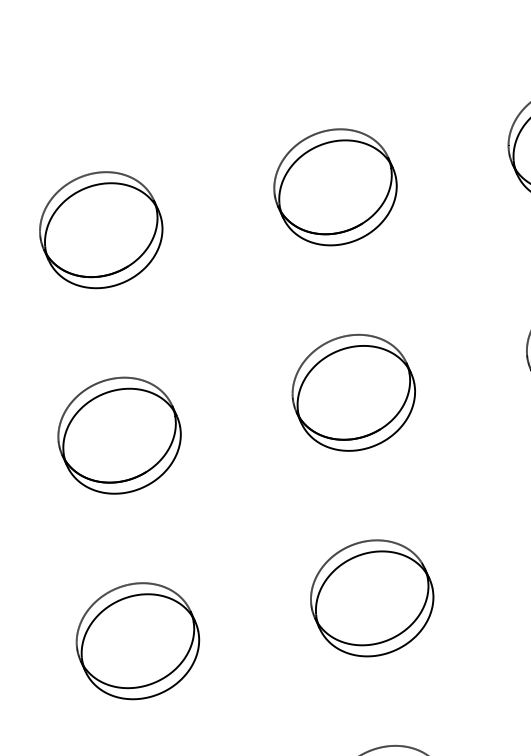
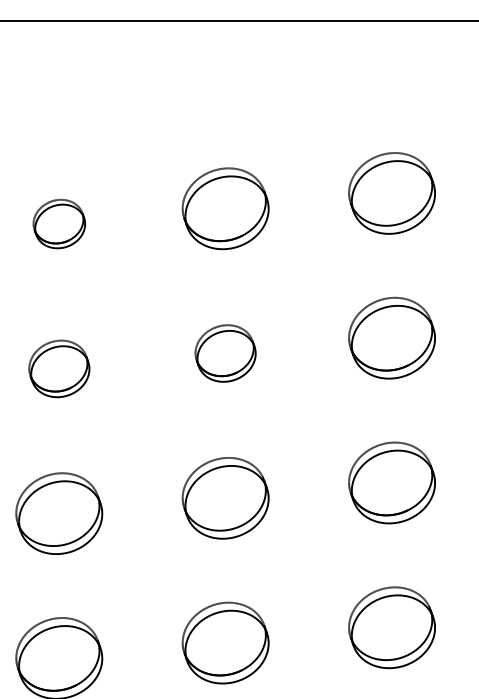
part: (101, 229) -> (59, 223), size x0.6
part: (353, 392) -> (225, 353), size x0.7
part: (119, 435) -> (59, 368), size x0.7

